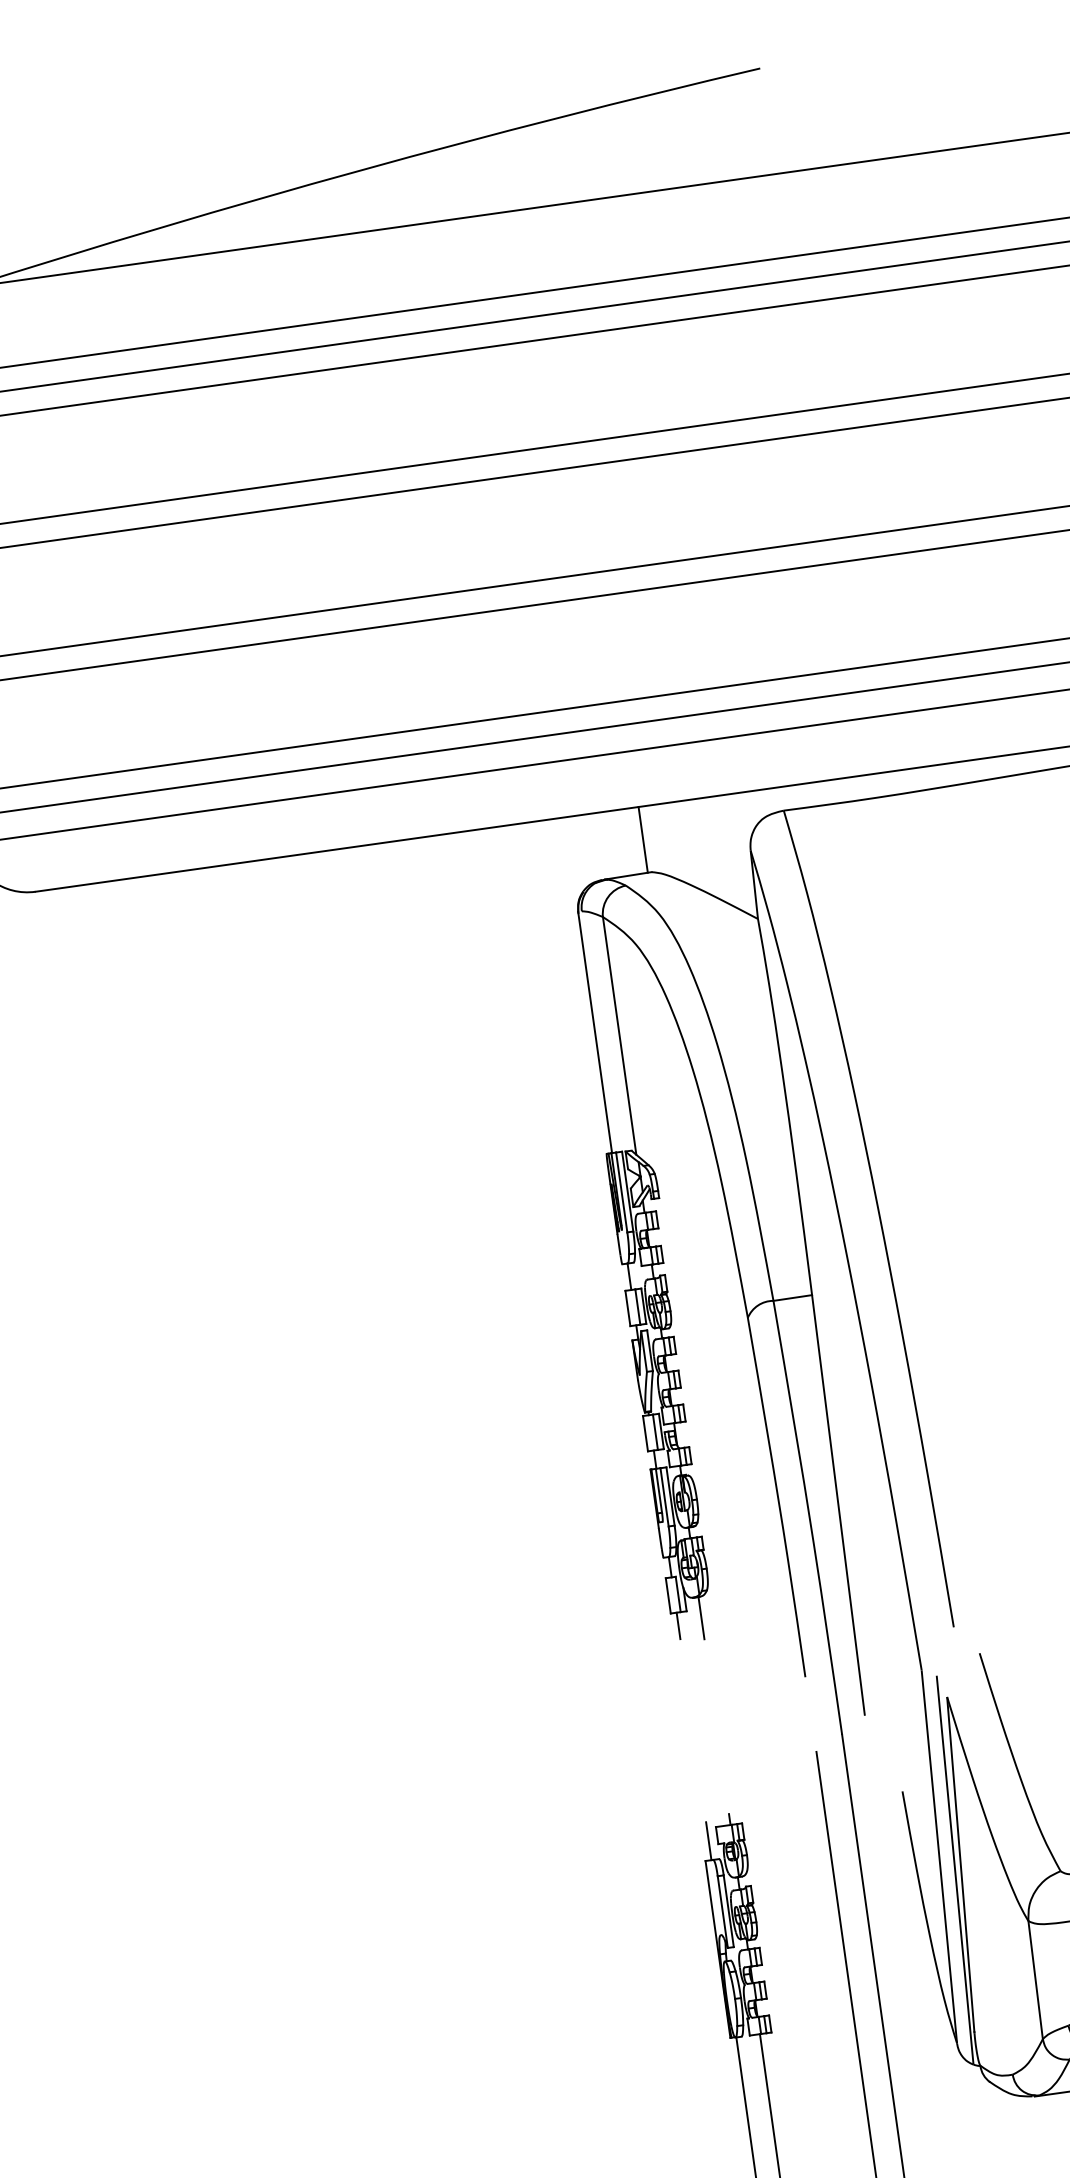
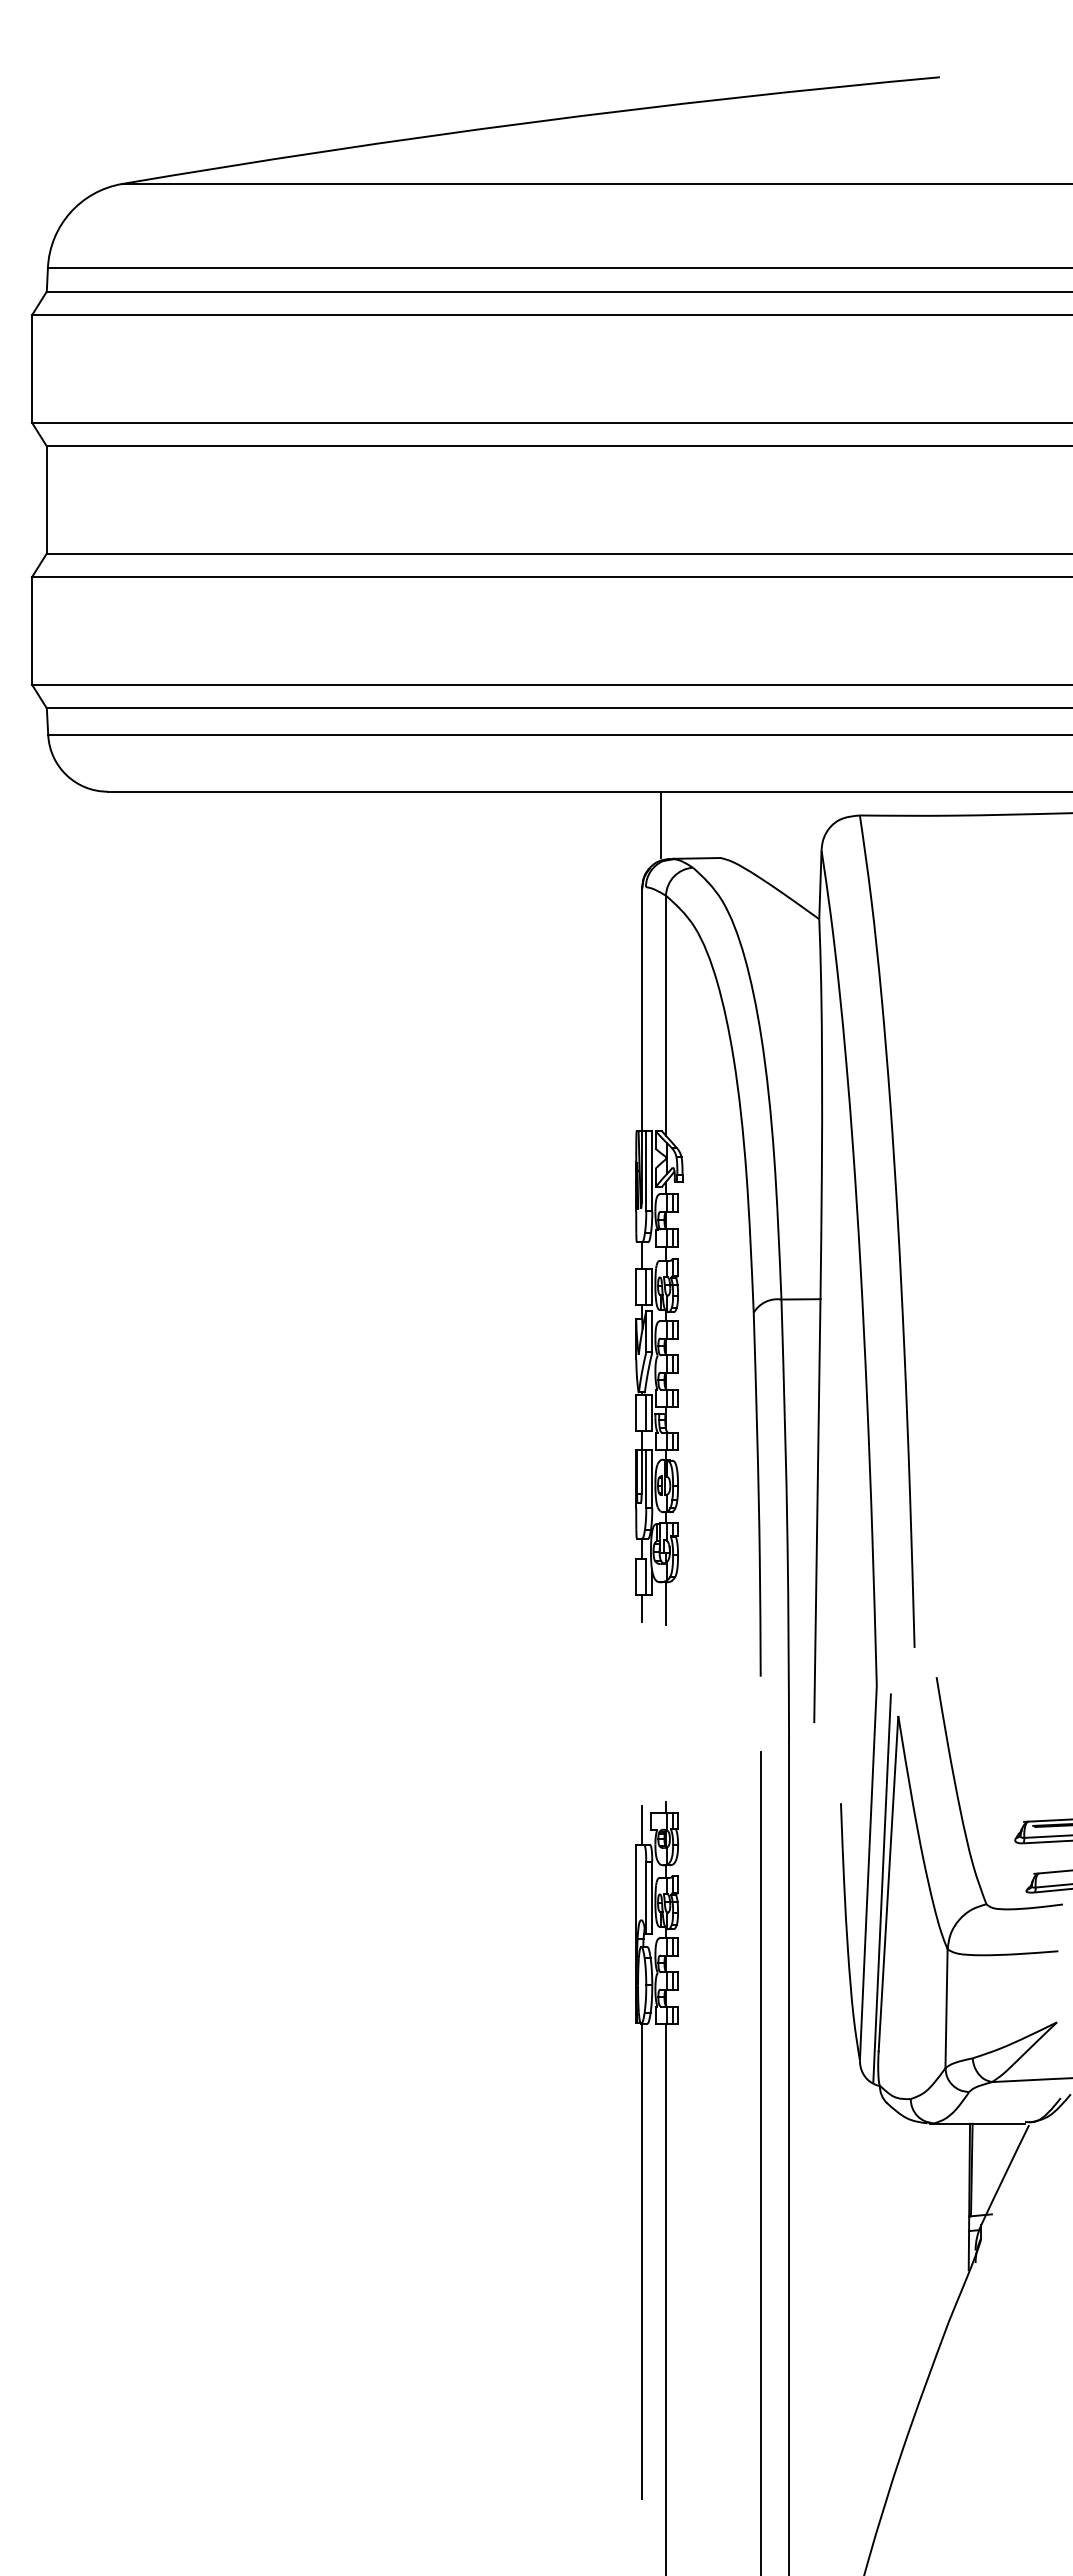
line: (643, 839) -> (660, 824), moved

